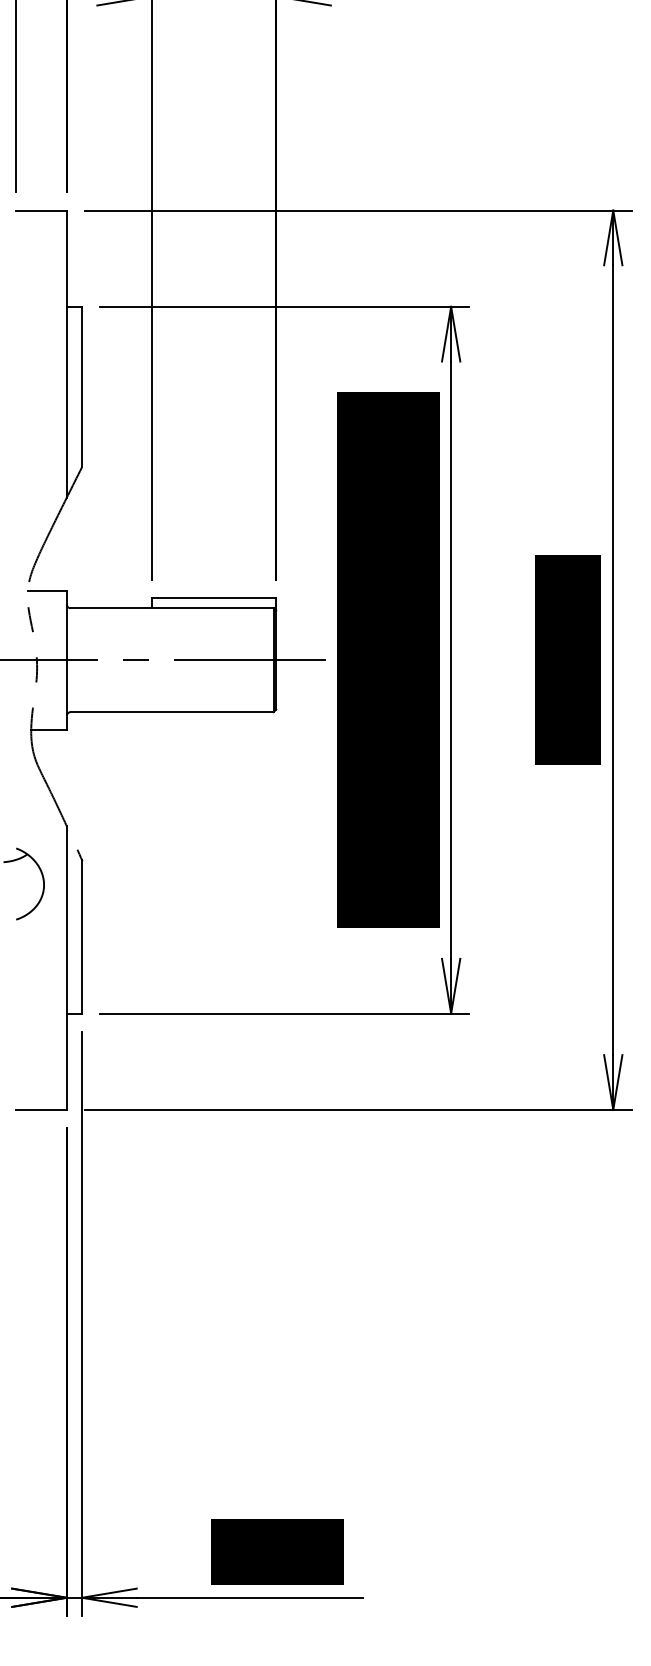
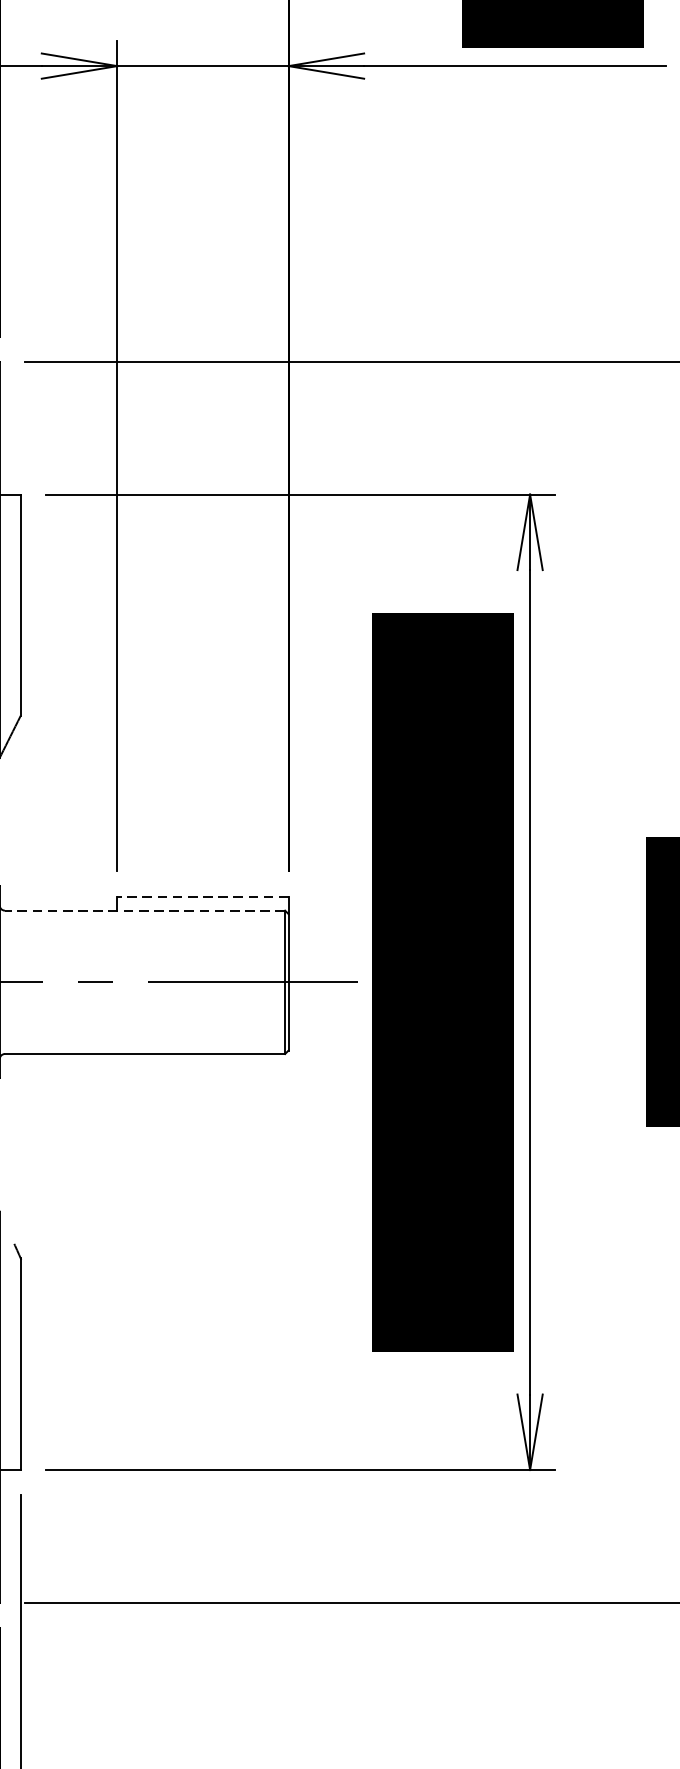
line: (213, 598) -> (202, 897), solid -> dashed
line: (171, 608) -> (144, 910), solid -> dashed

